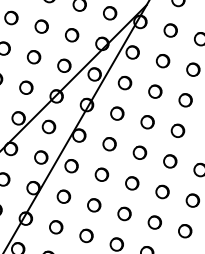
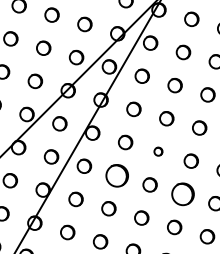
part: (139, 152) -> (157, 151), size x0.6
part: (101, 174) -> (116, 175), size x1.6
part: (162, 191) -> (182, 193), size x1.6

